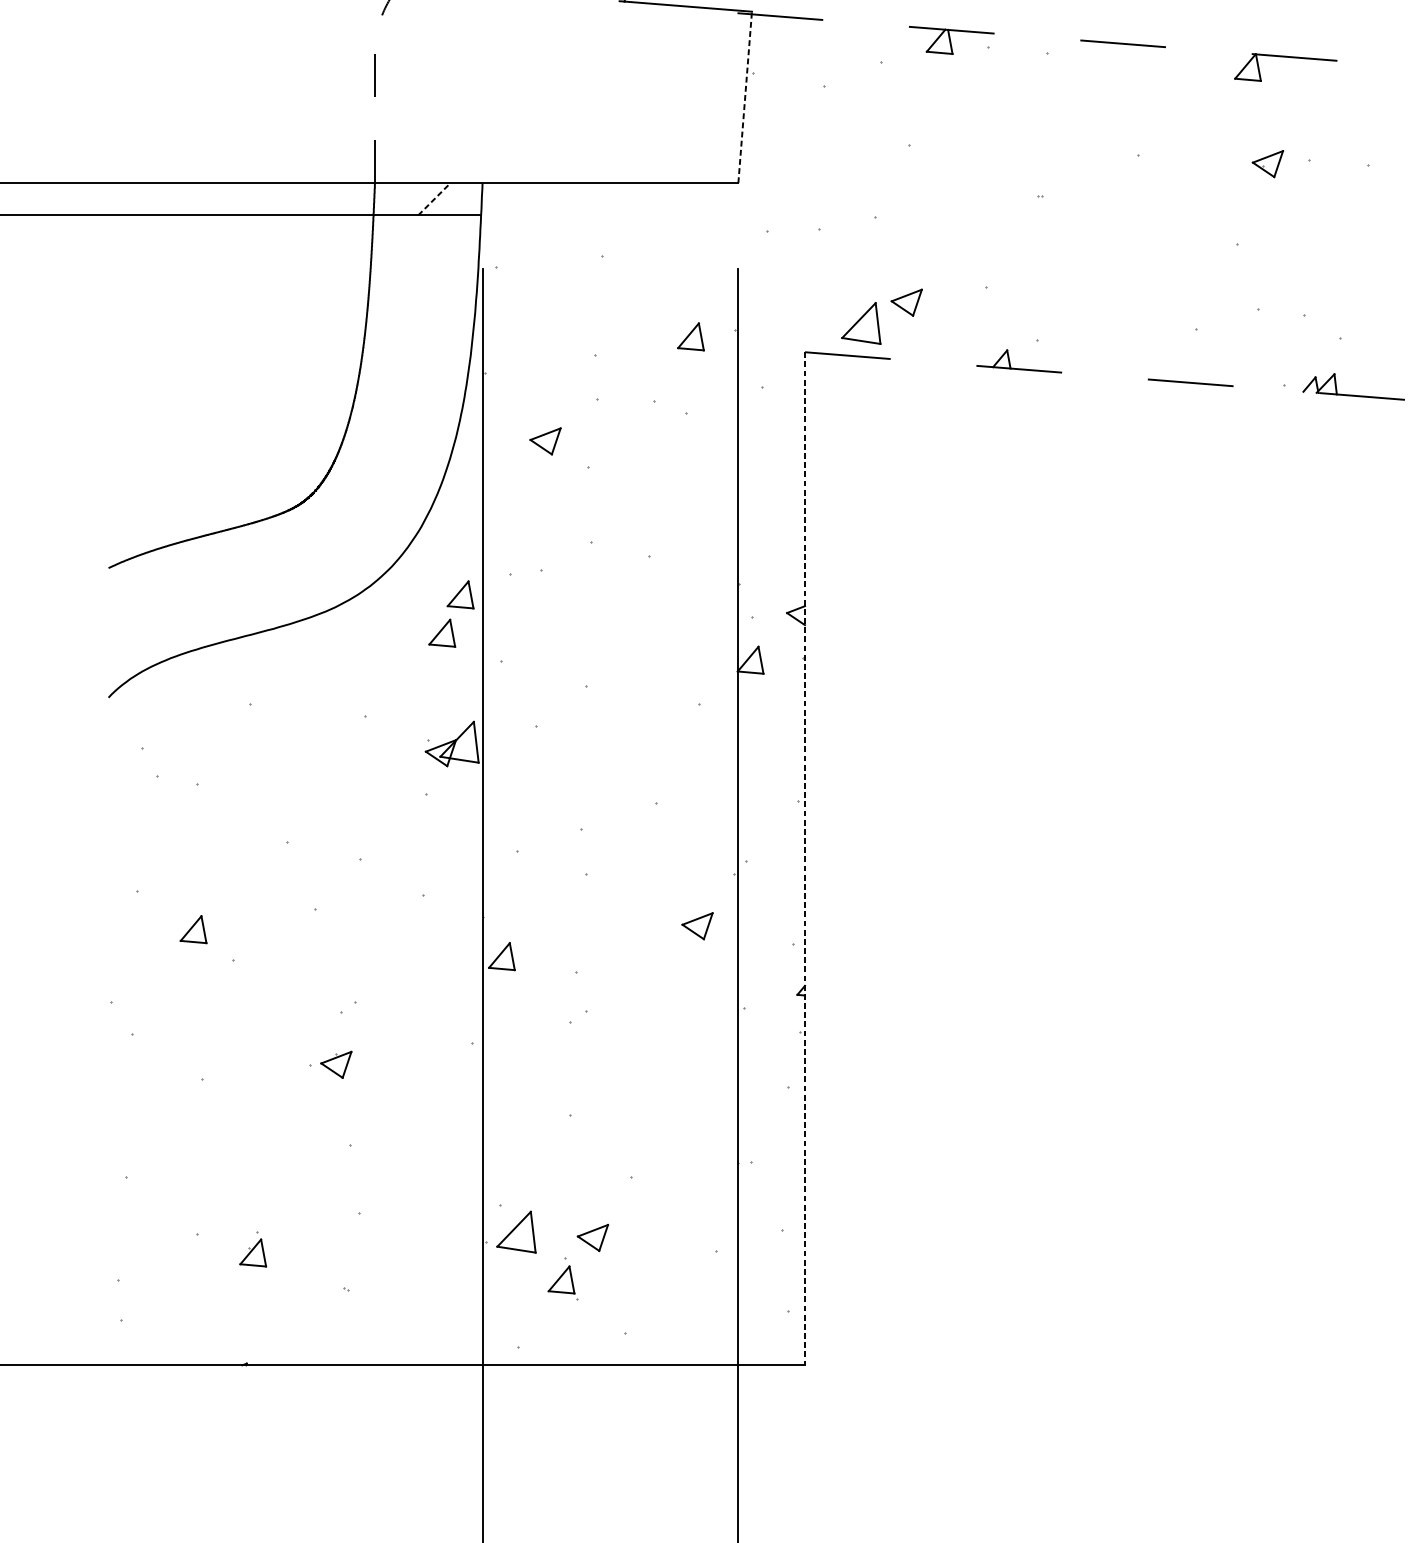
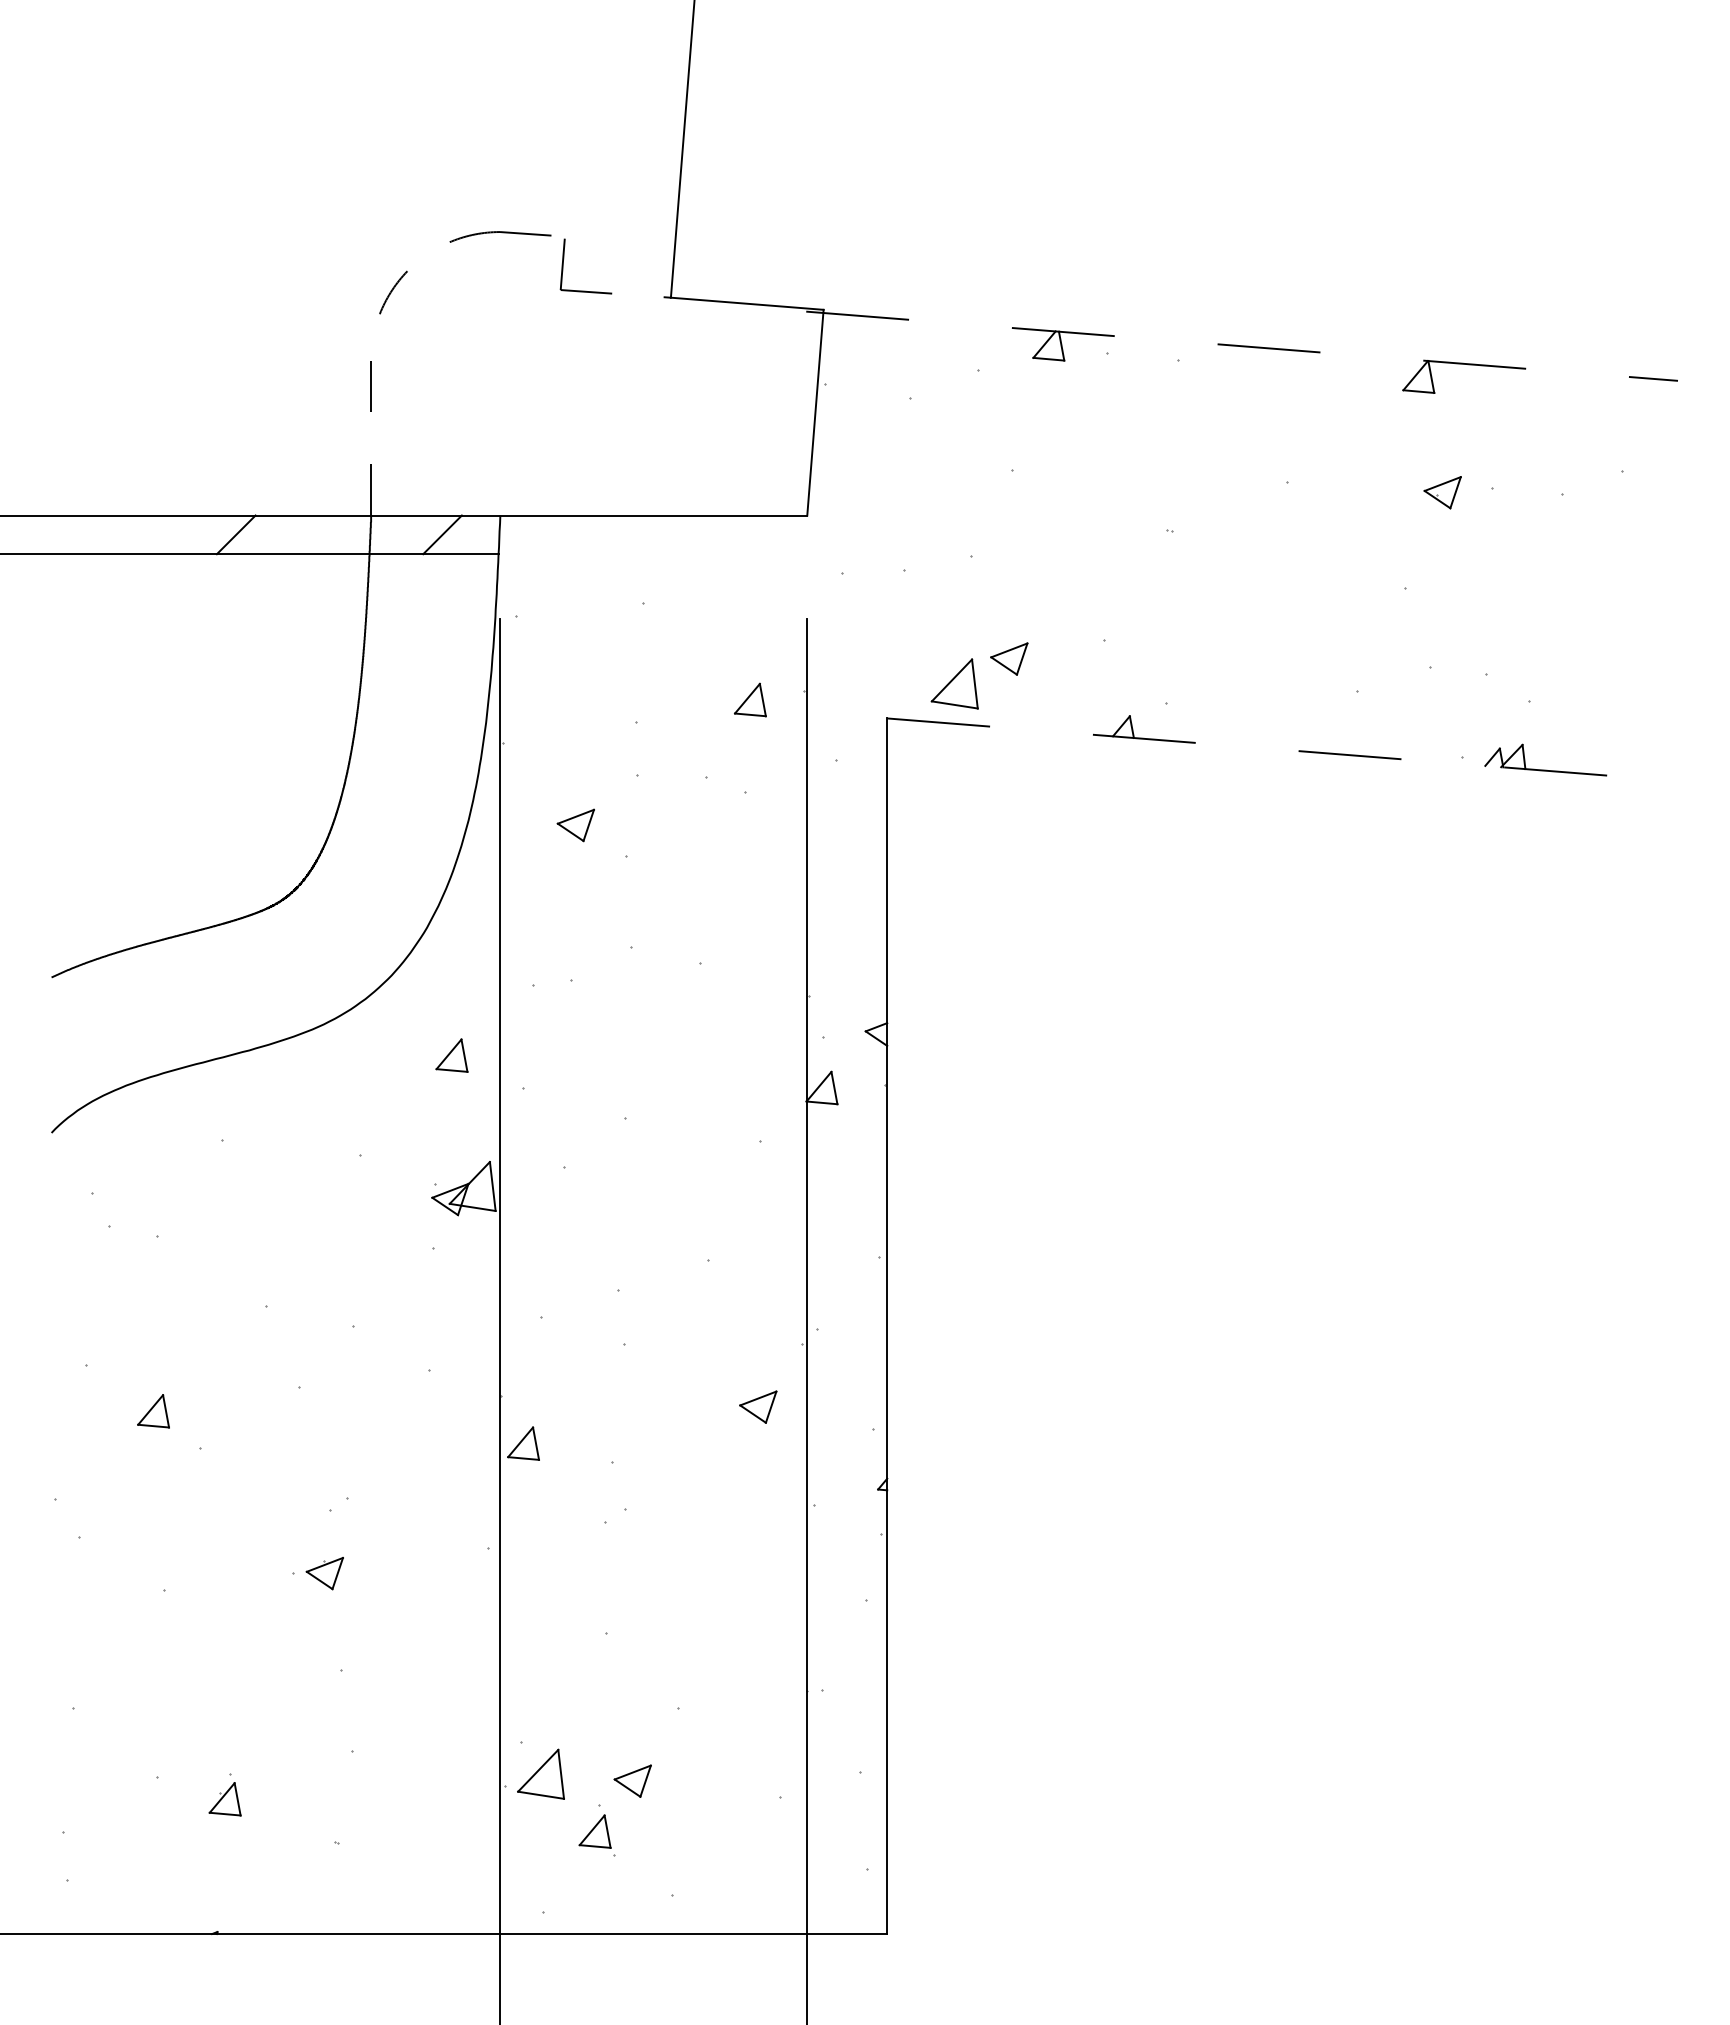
line: (745, 97) -> (815, 412), dashed -> solid
line: (261, 198) -> (235, 534), added
line: (434, 198) -> (442, 534), dashed -> solid
part: (460, 594) -> (473, 1009), removed
line: (805, 858) -> (887, 1326), dashed -> solid

